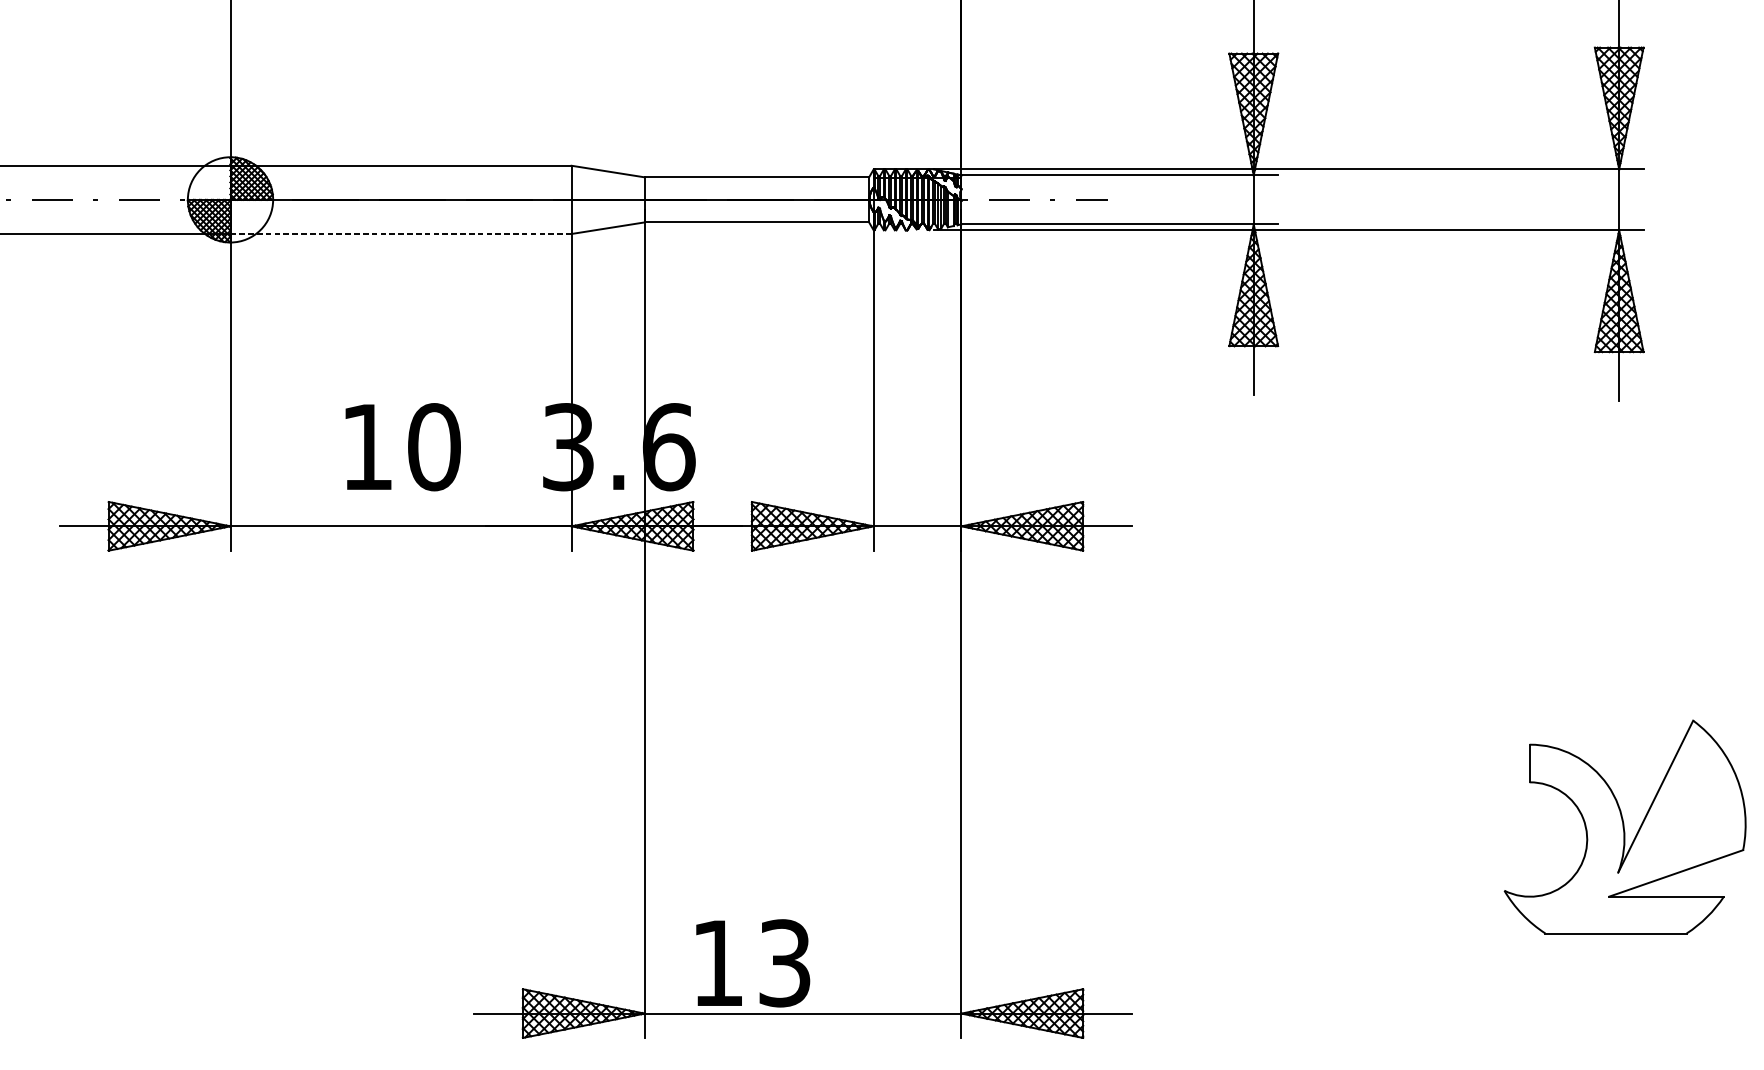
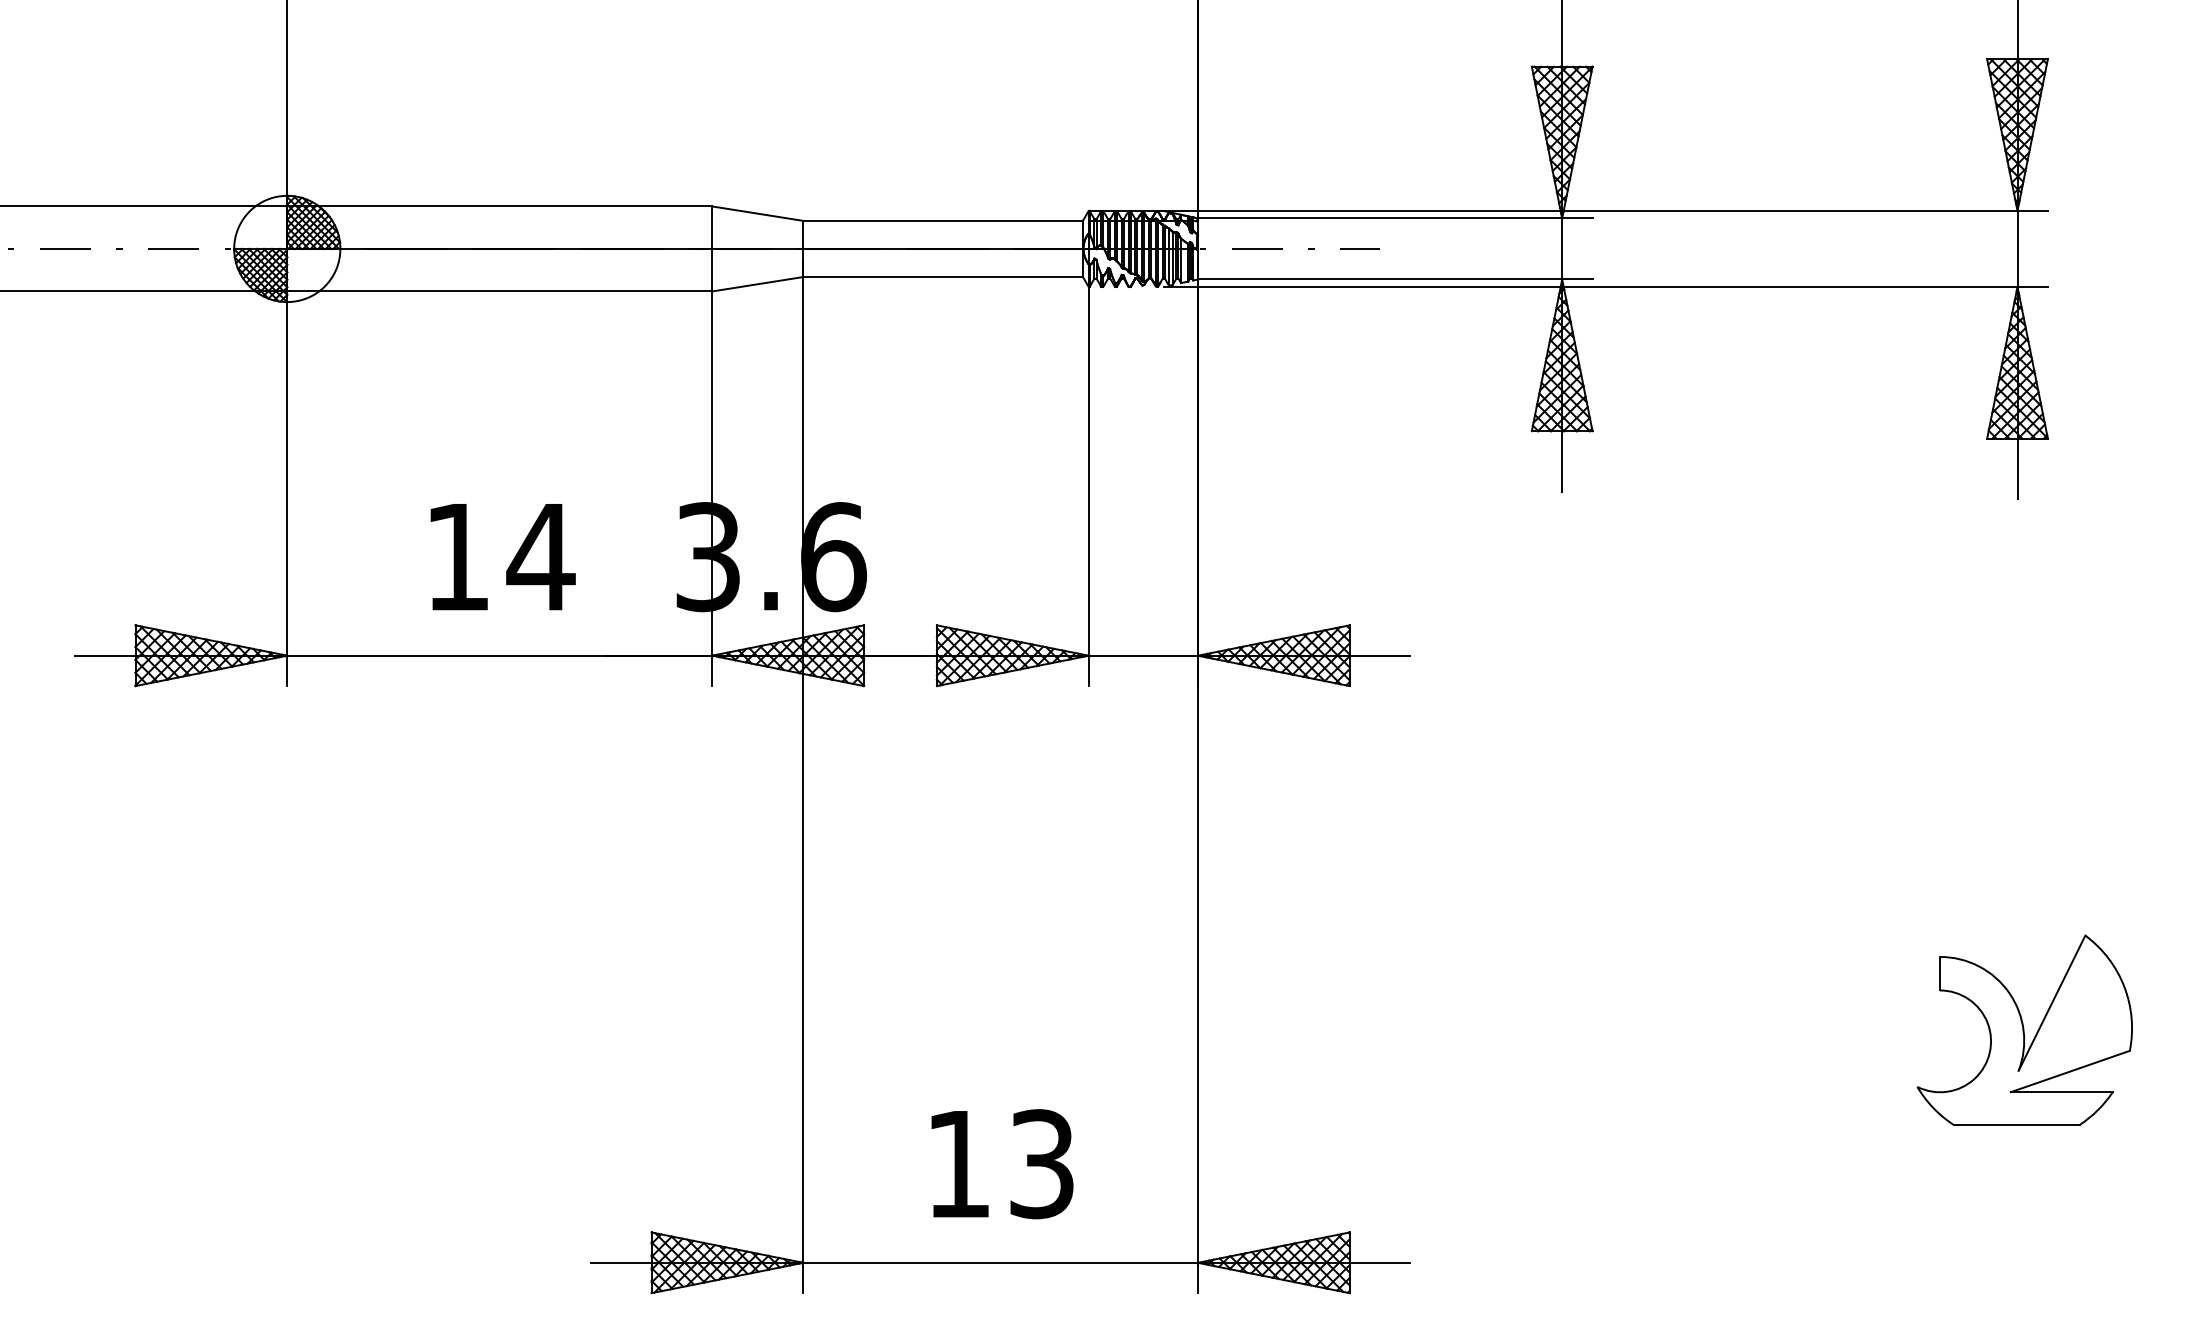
line: (401, 234) -> (500, 291), dashed -> solid
text: (433, 447) -> (540, 557), 10 -> 14
part: (1624, 826) -> (2024, 1029), size x0.71
text: (753, 963) -> (1002, 1164), moved

